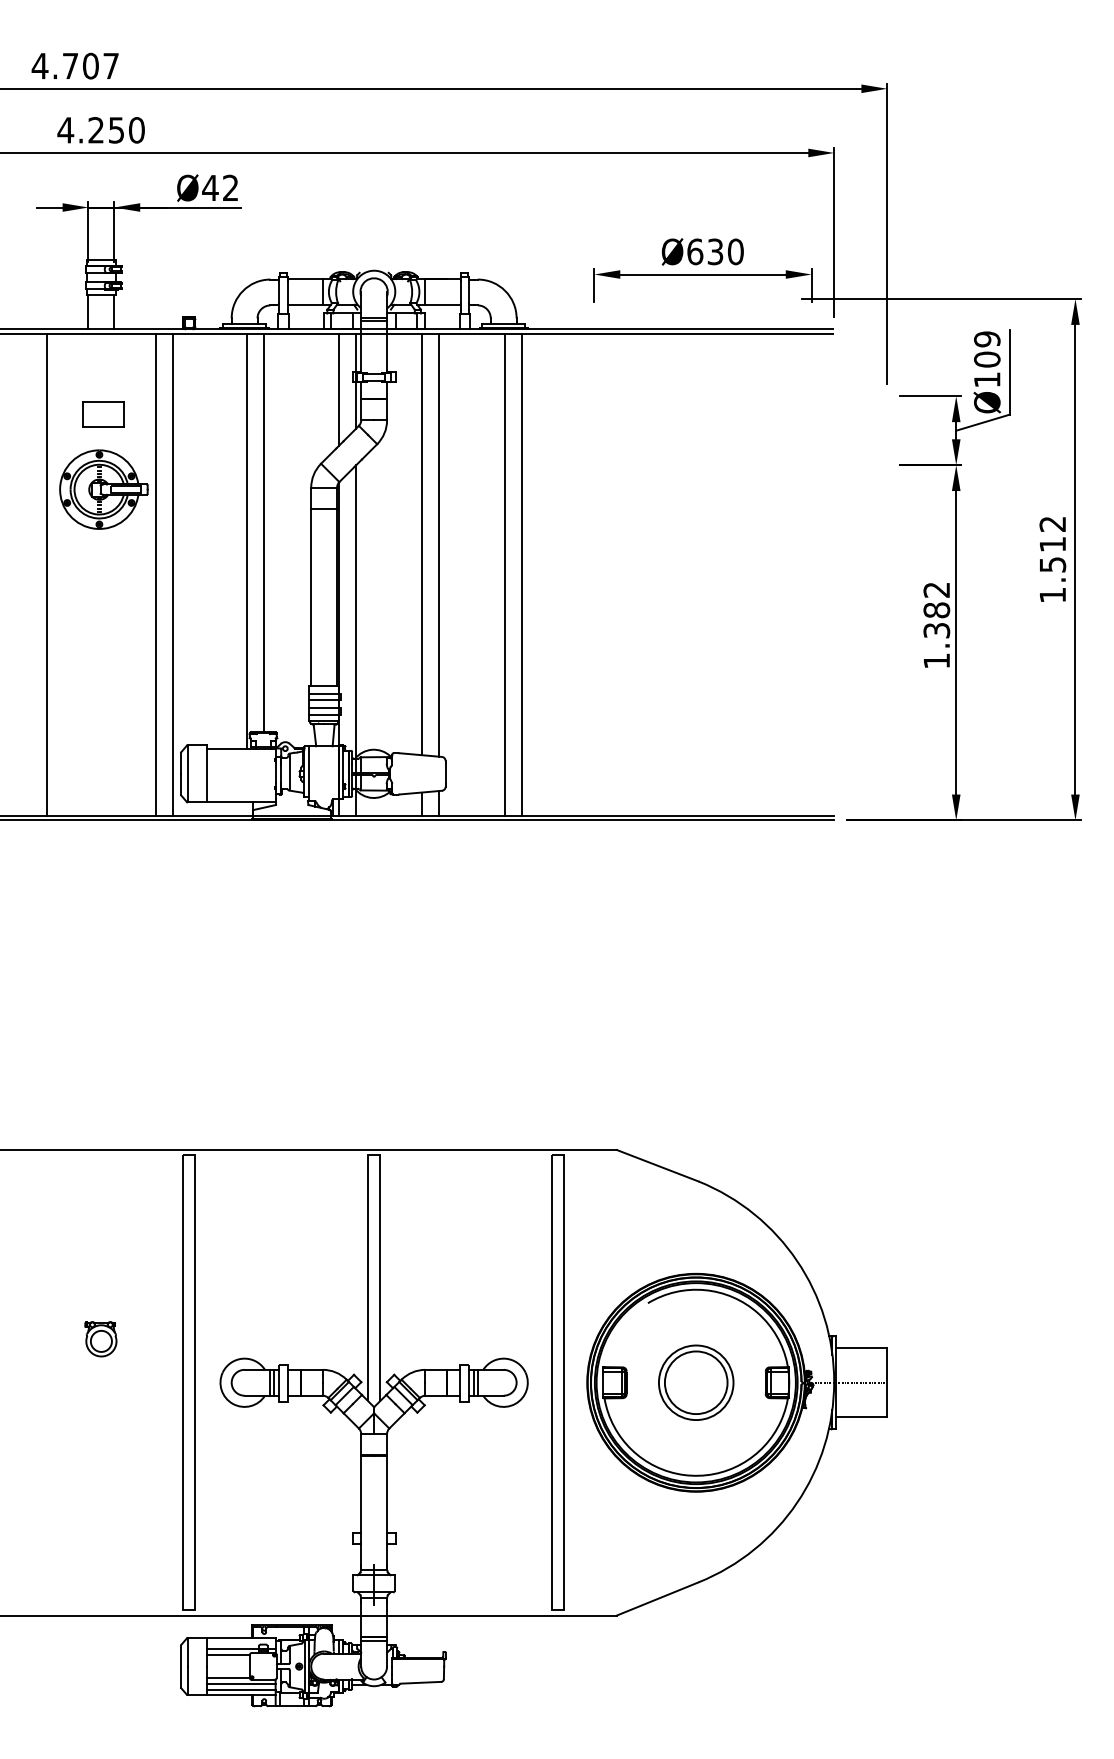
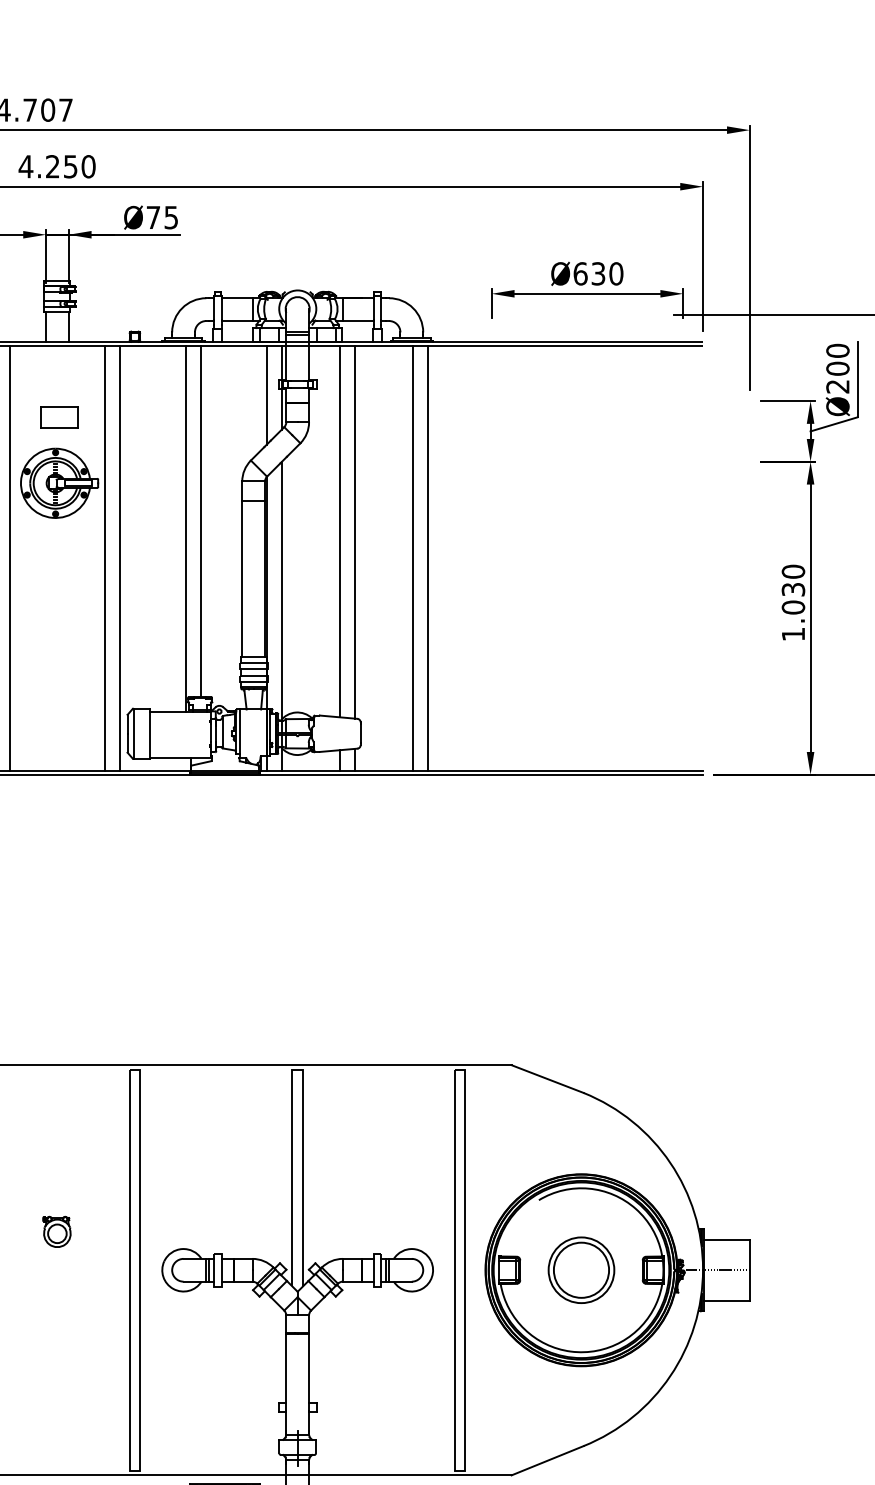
text: (220, 187) -> (162, 217), Ø42 -> Ø75
text: (987, 359) -> (838, 368), Ø109 -> Ø200
text: (936, 610) -> (793, 589), 1.382 -> 1.030

